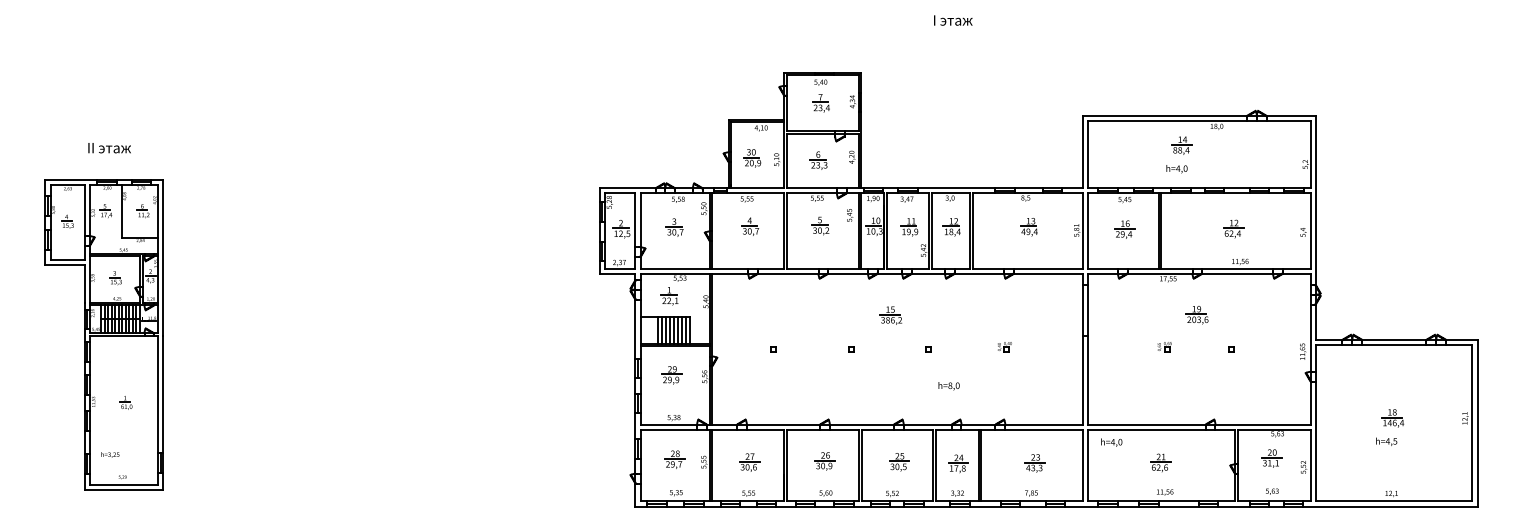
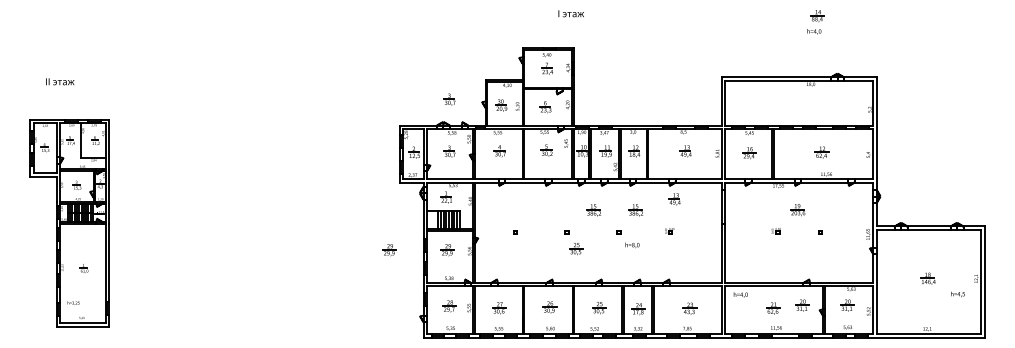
text: (952, 20) -> (570, 13), moved
text: (110, 147) -> (60, 81), moved
part: (674, 149) -> (449, 99), added
part: (1178, 155) -> (815, 22), moved
part: (1012, 299) -> (674, 199), added
part: (953, 315) -> (635, 210), added
part: (865, 374) -> (576, 249), added
part: (584, 375) -> (389, 250), added
text: (949, 386) -> (632, 245), moved
text: (1385, 441) -> (957, 294), moved
part: (1204, 458) -> (802, 305), added

